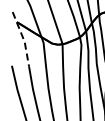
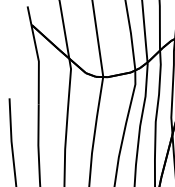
line: (23, 39) -> (37, 56), dashed -> solid

